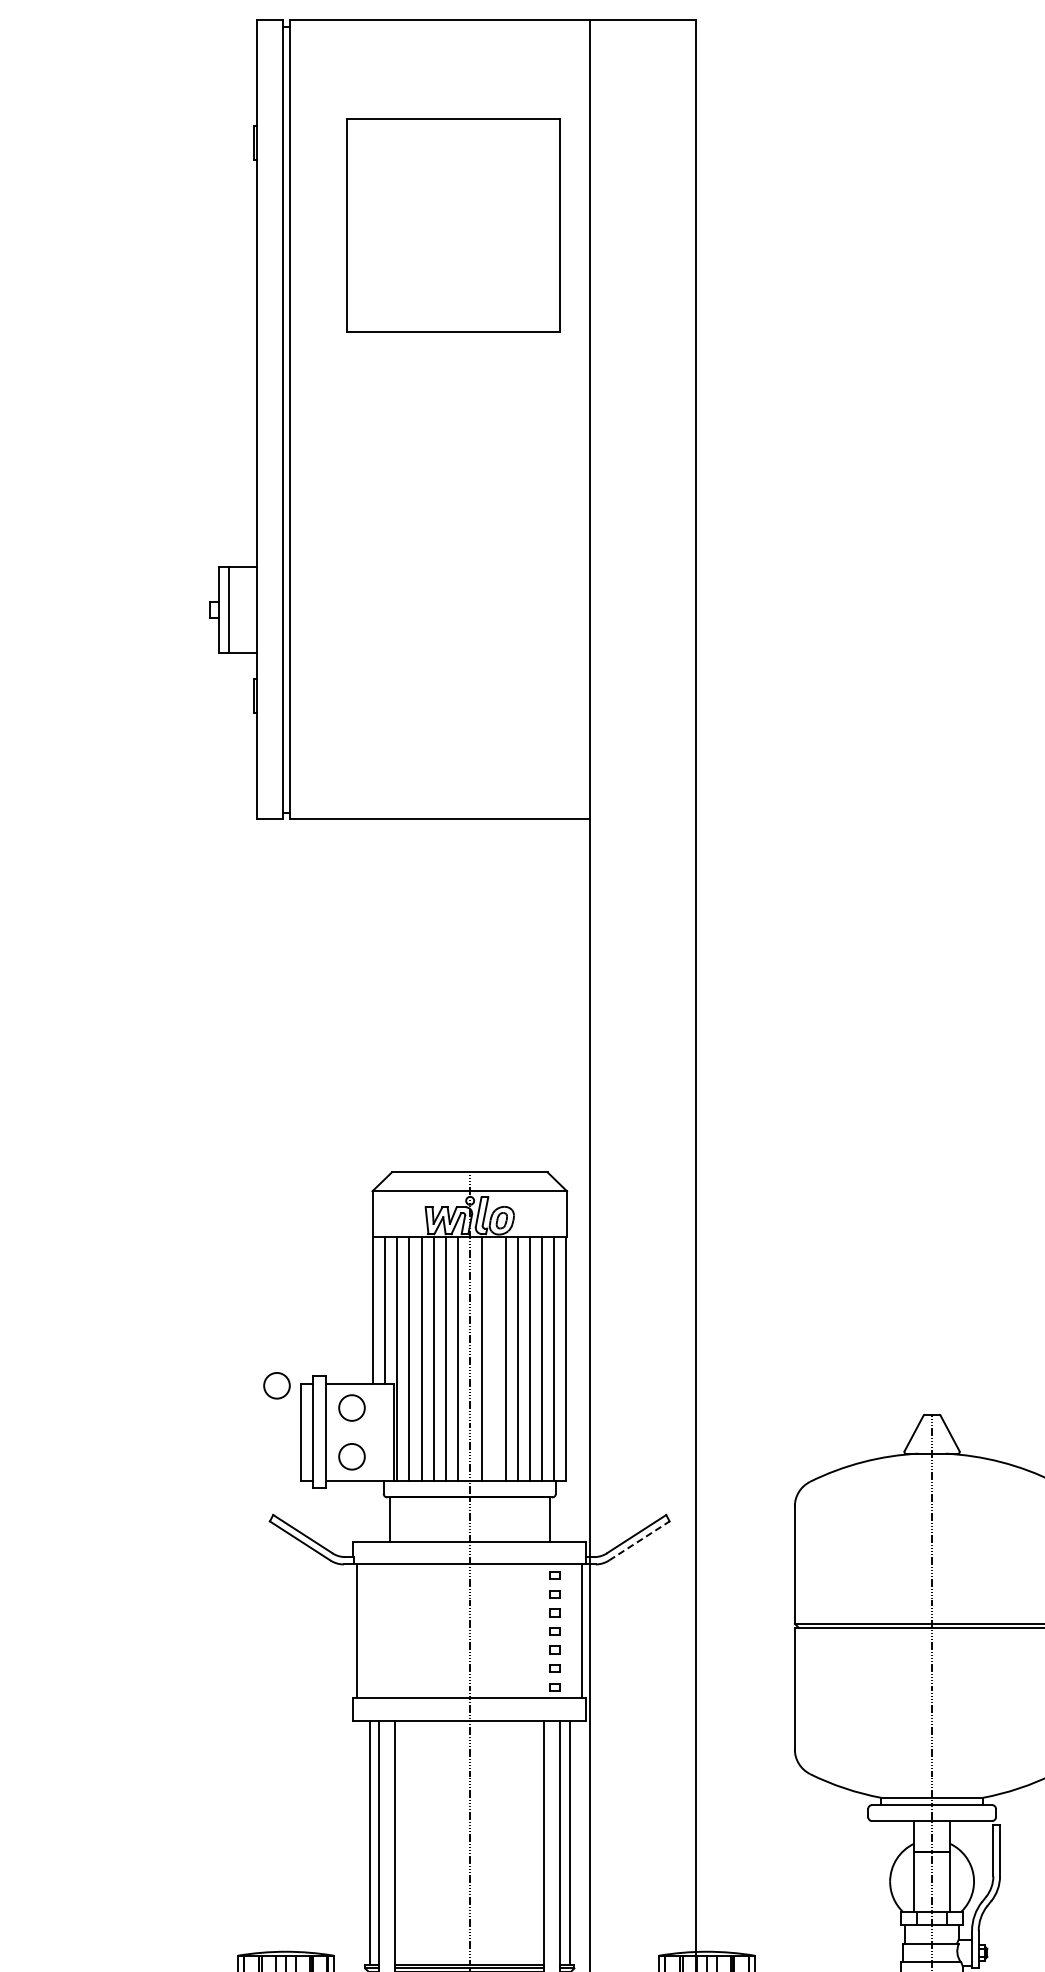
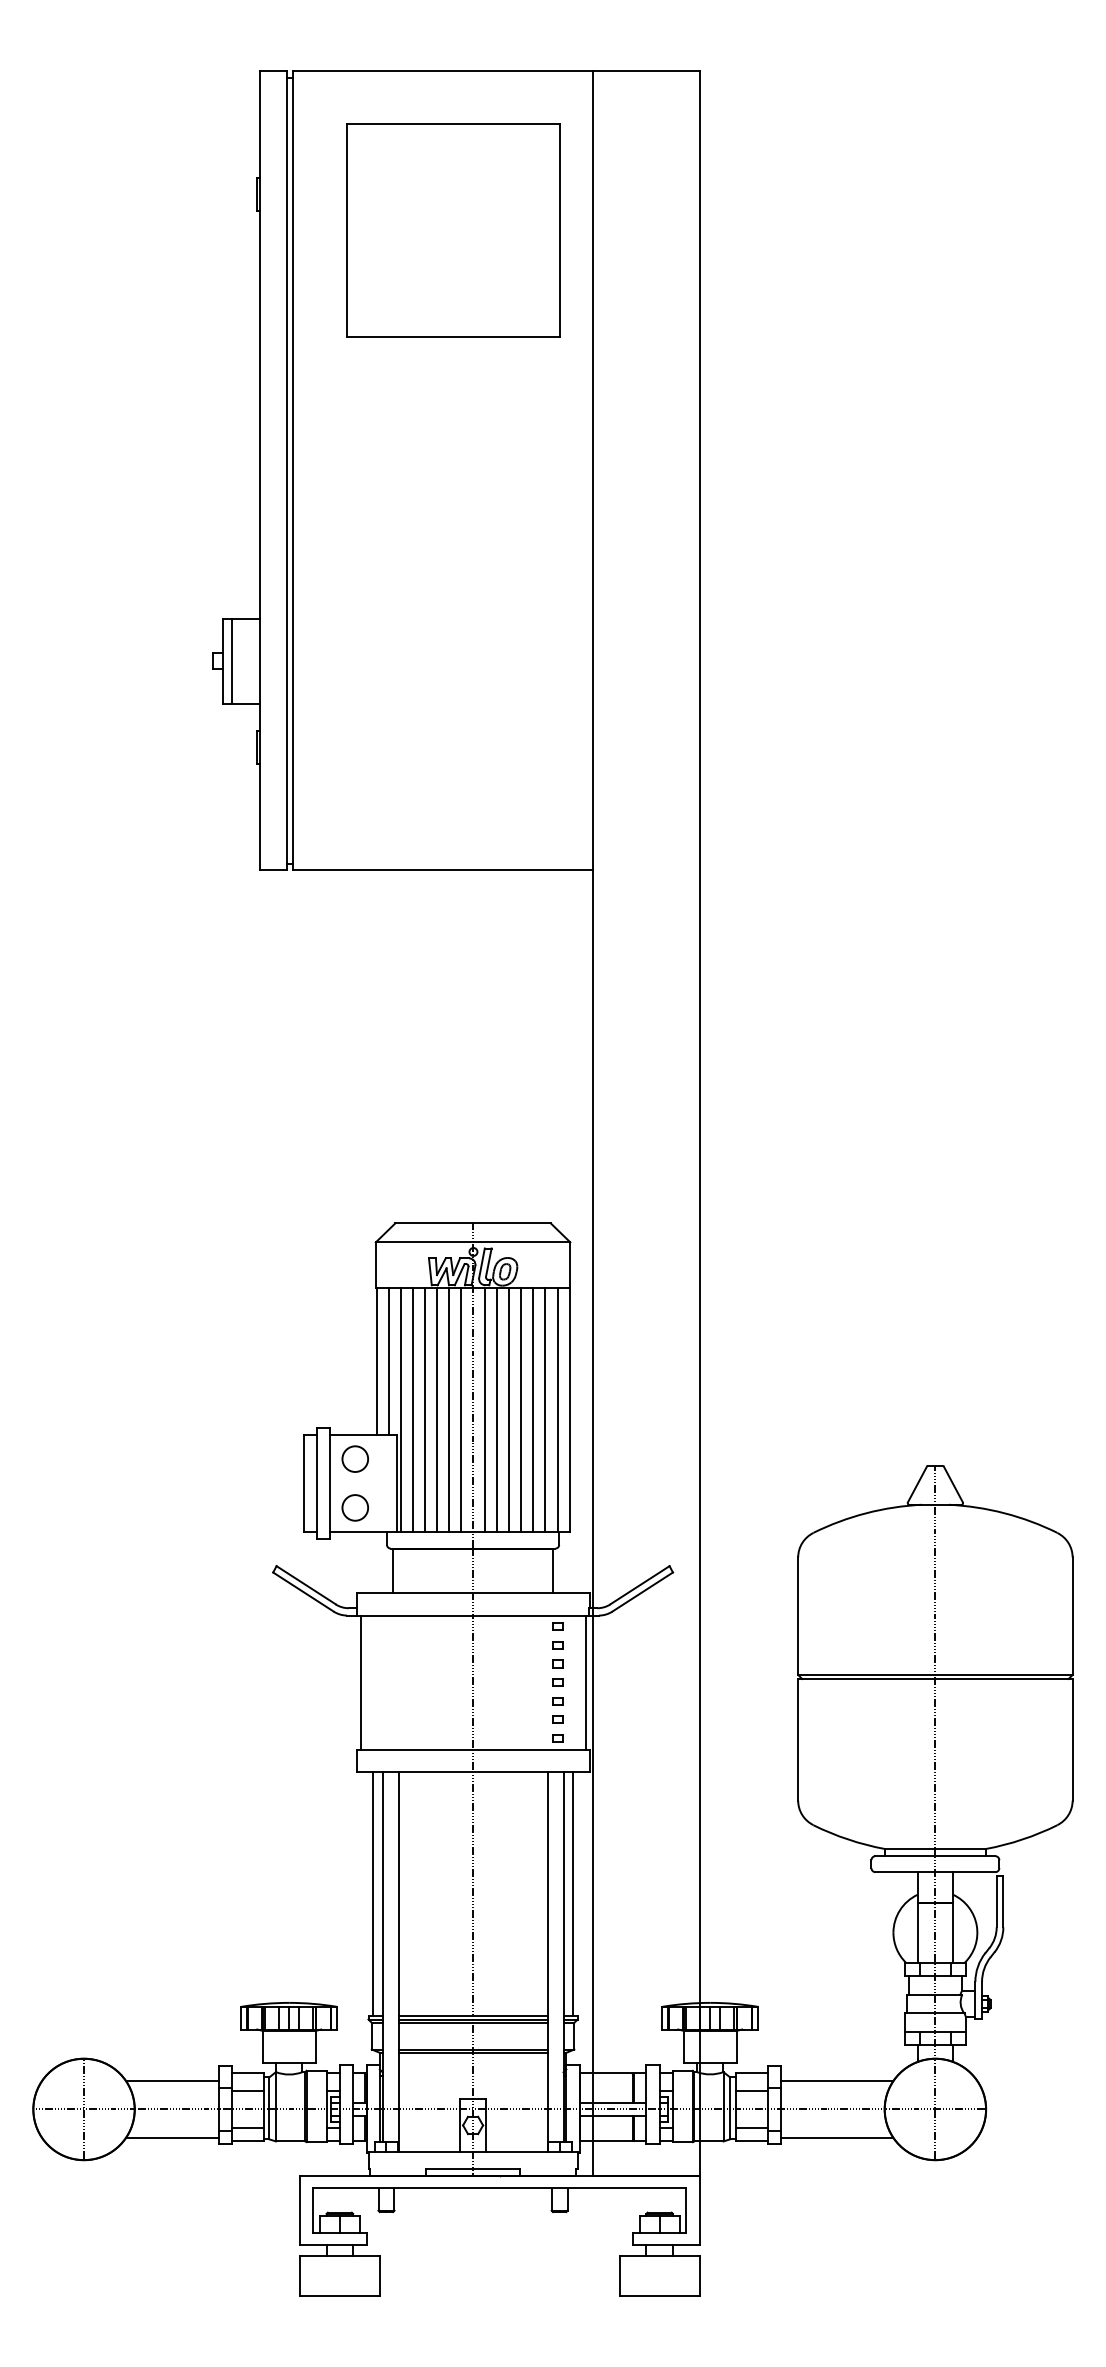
part: (454, 225) -> (453, 230), moved
line: (494, 1359) -> (497, 1410), added
circle: (276, 1385) -> (279, 1436), removed
line: (639, 1541) -> (642, 1592), dashed -> solid

